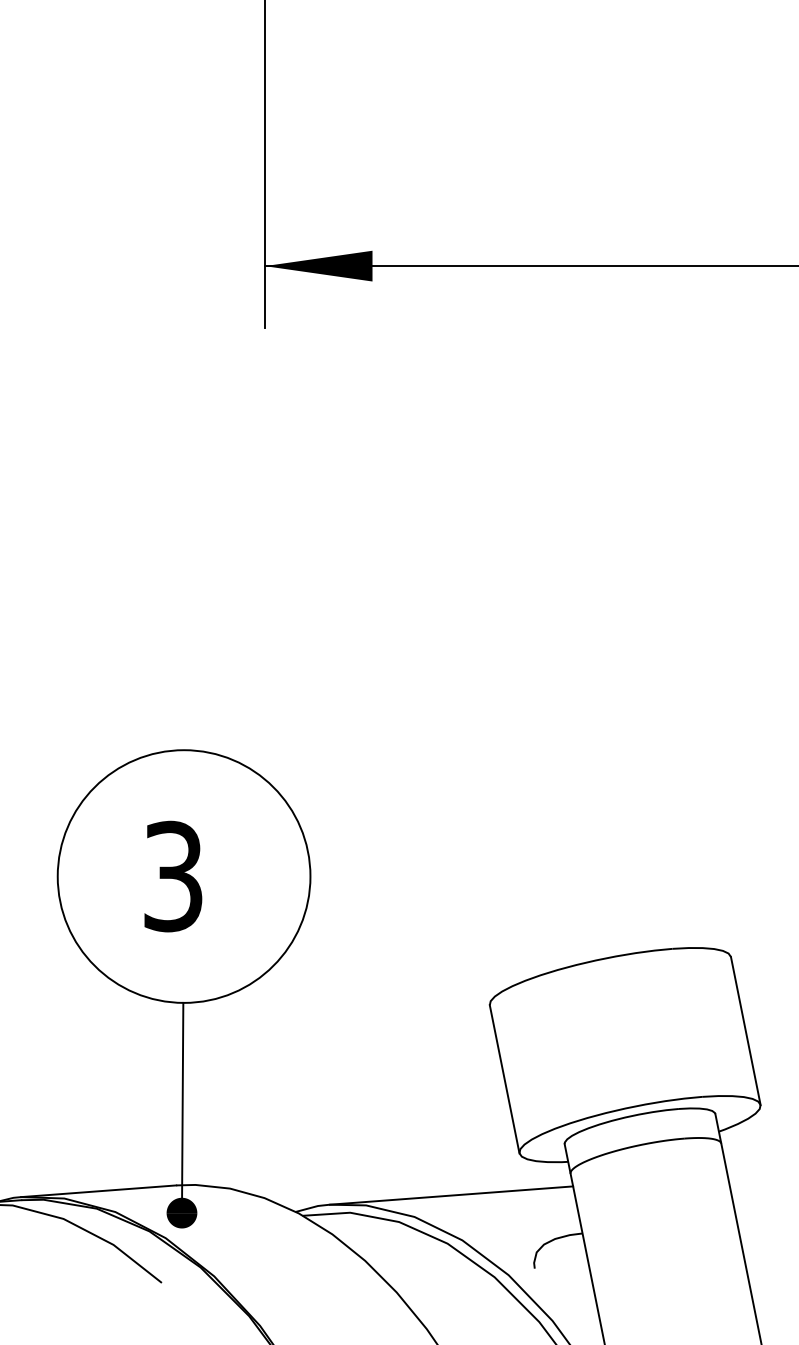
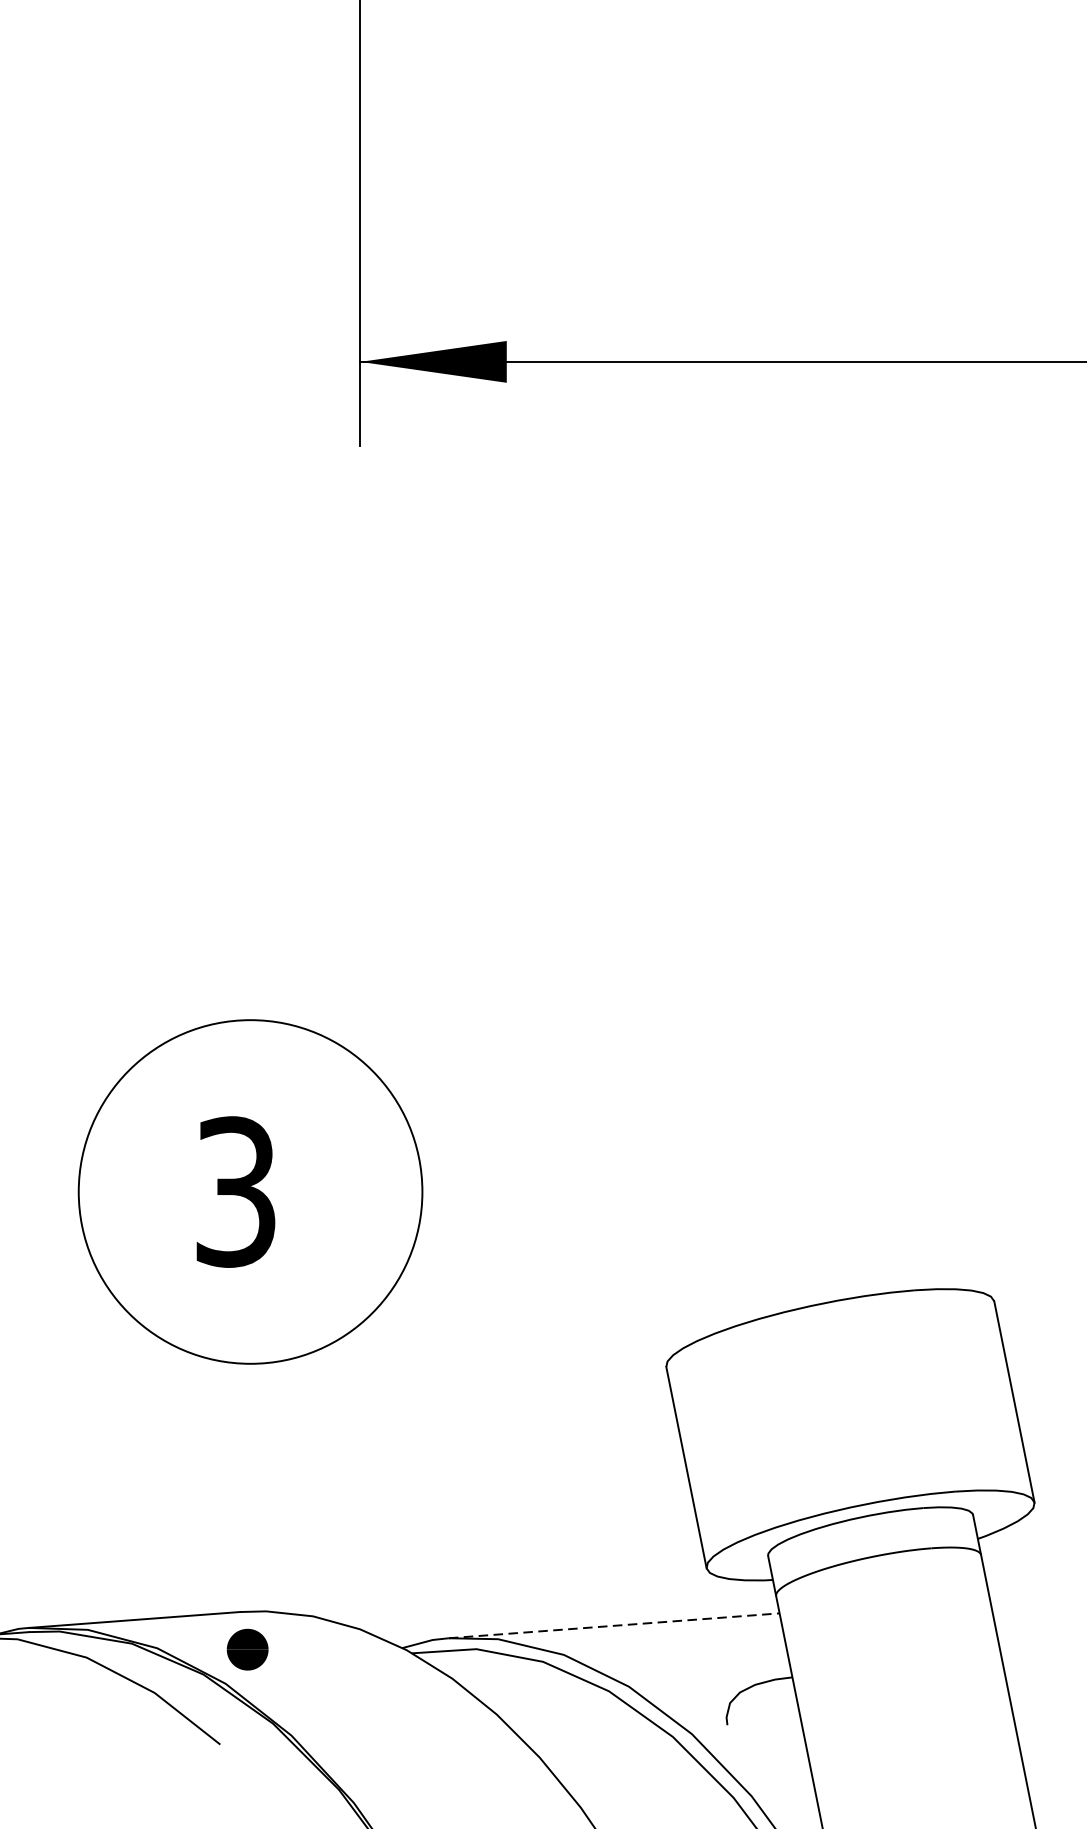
line: (182, 1099) -> (248, 1495), removed
line: (451, 1195) -> (614, 1625), solid -> dashed

